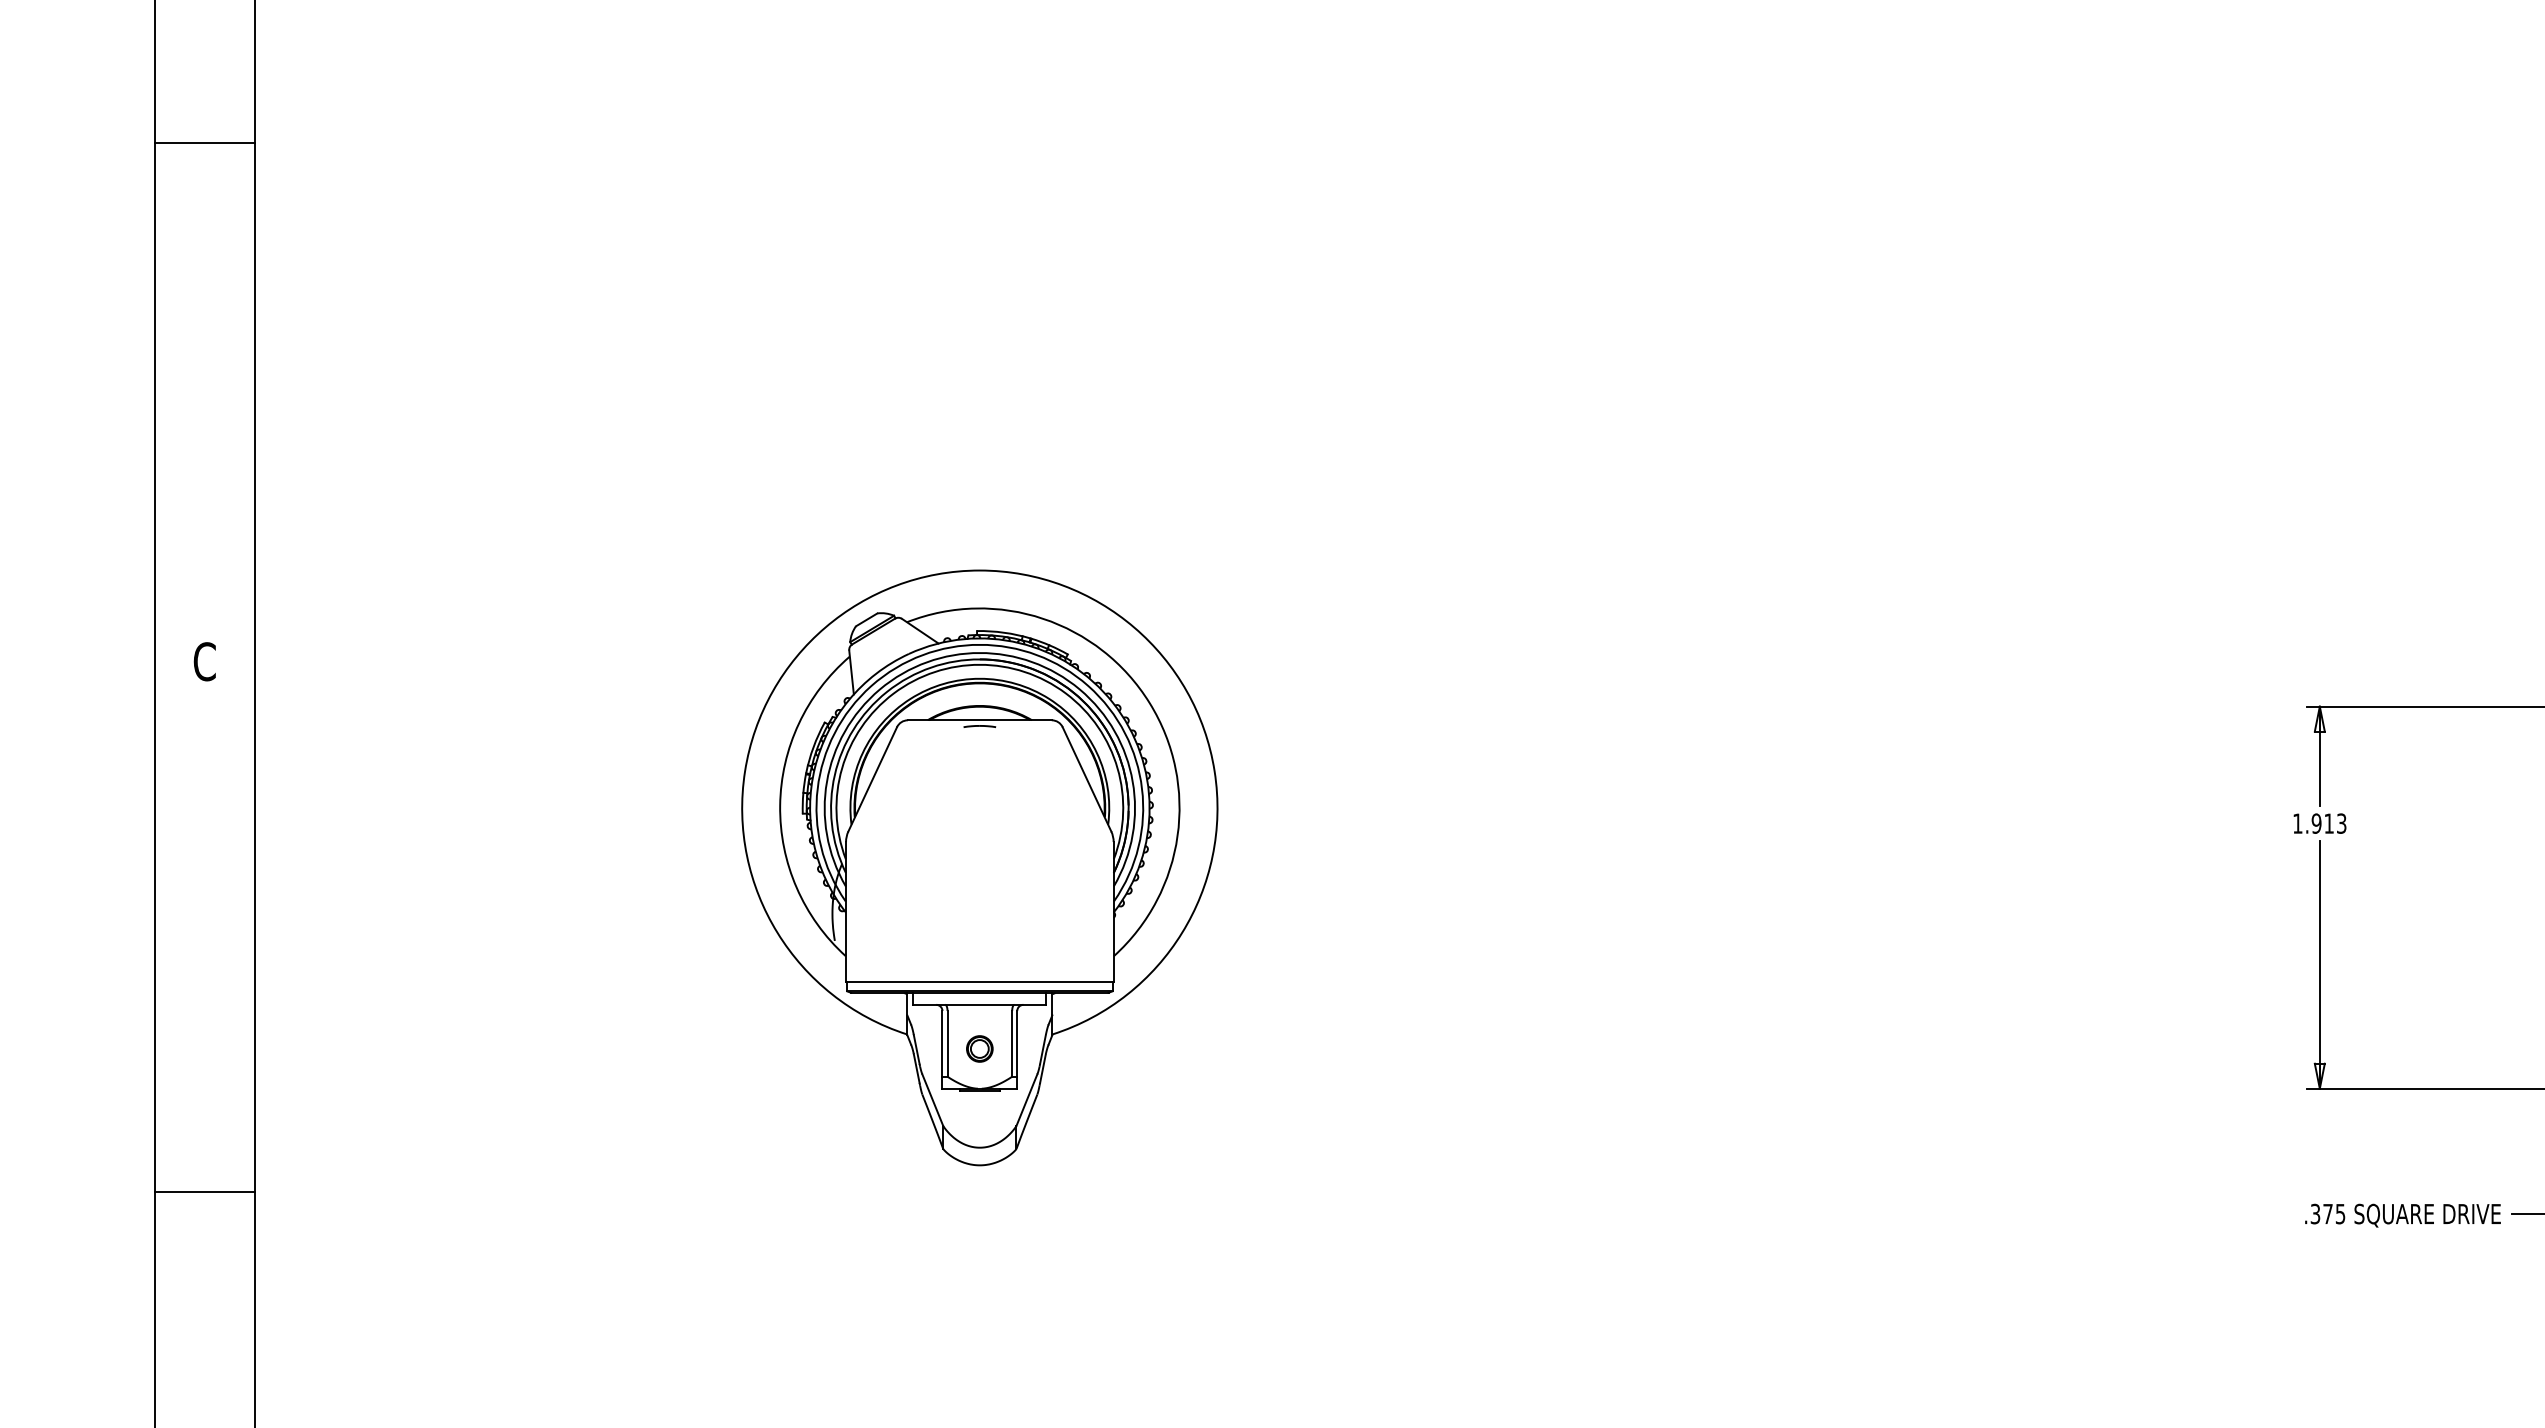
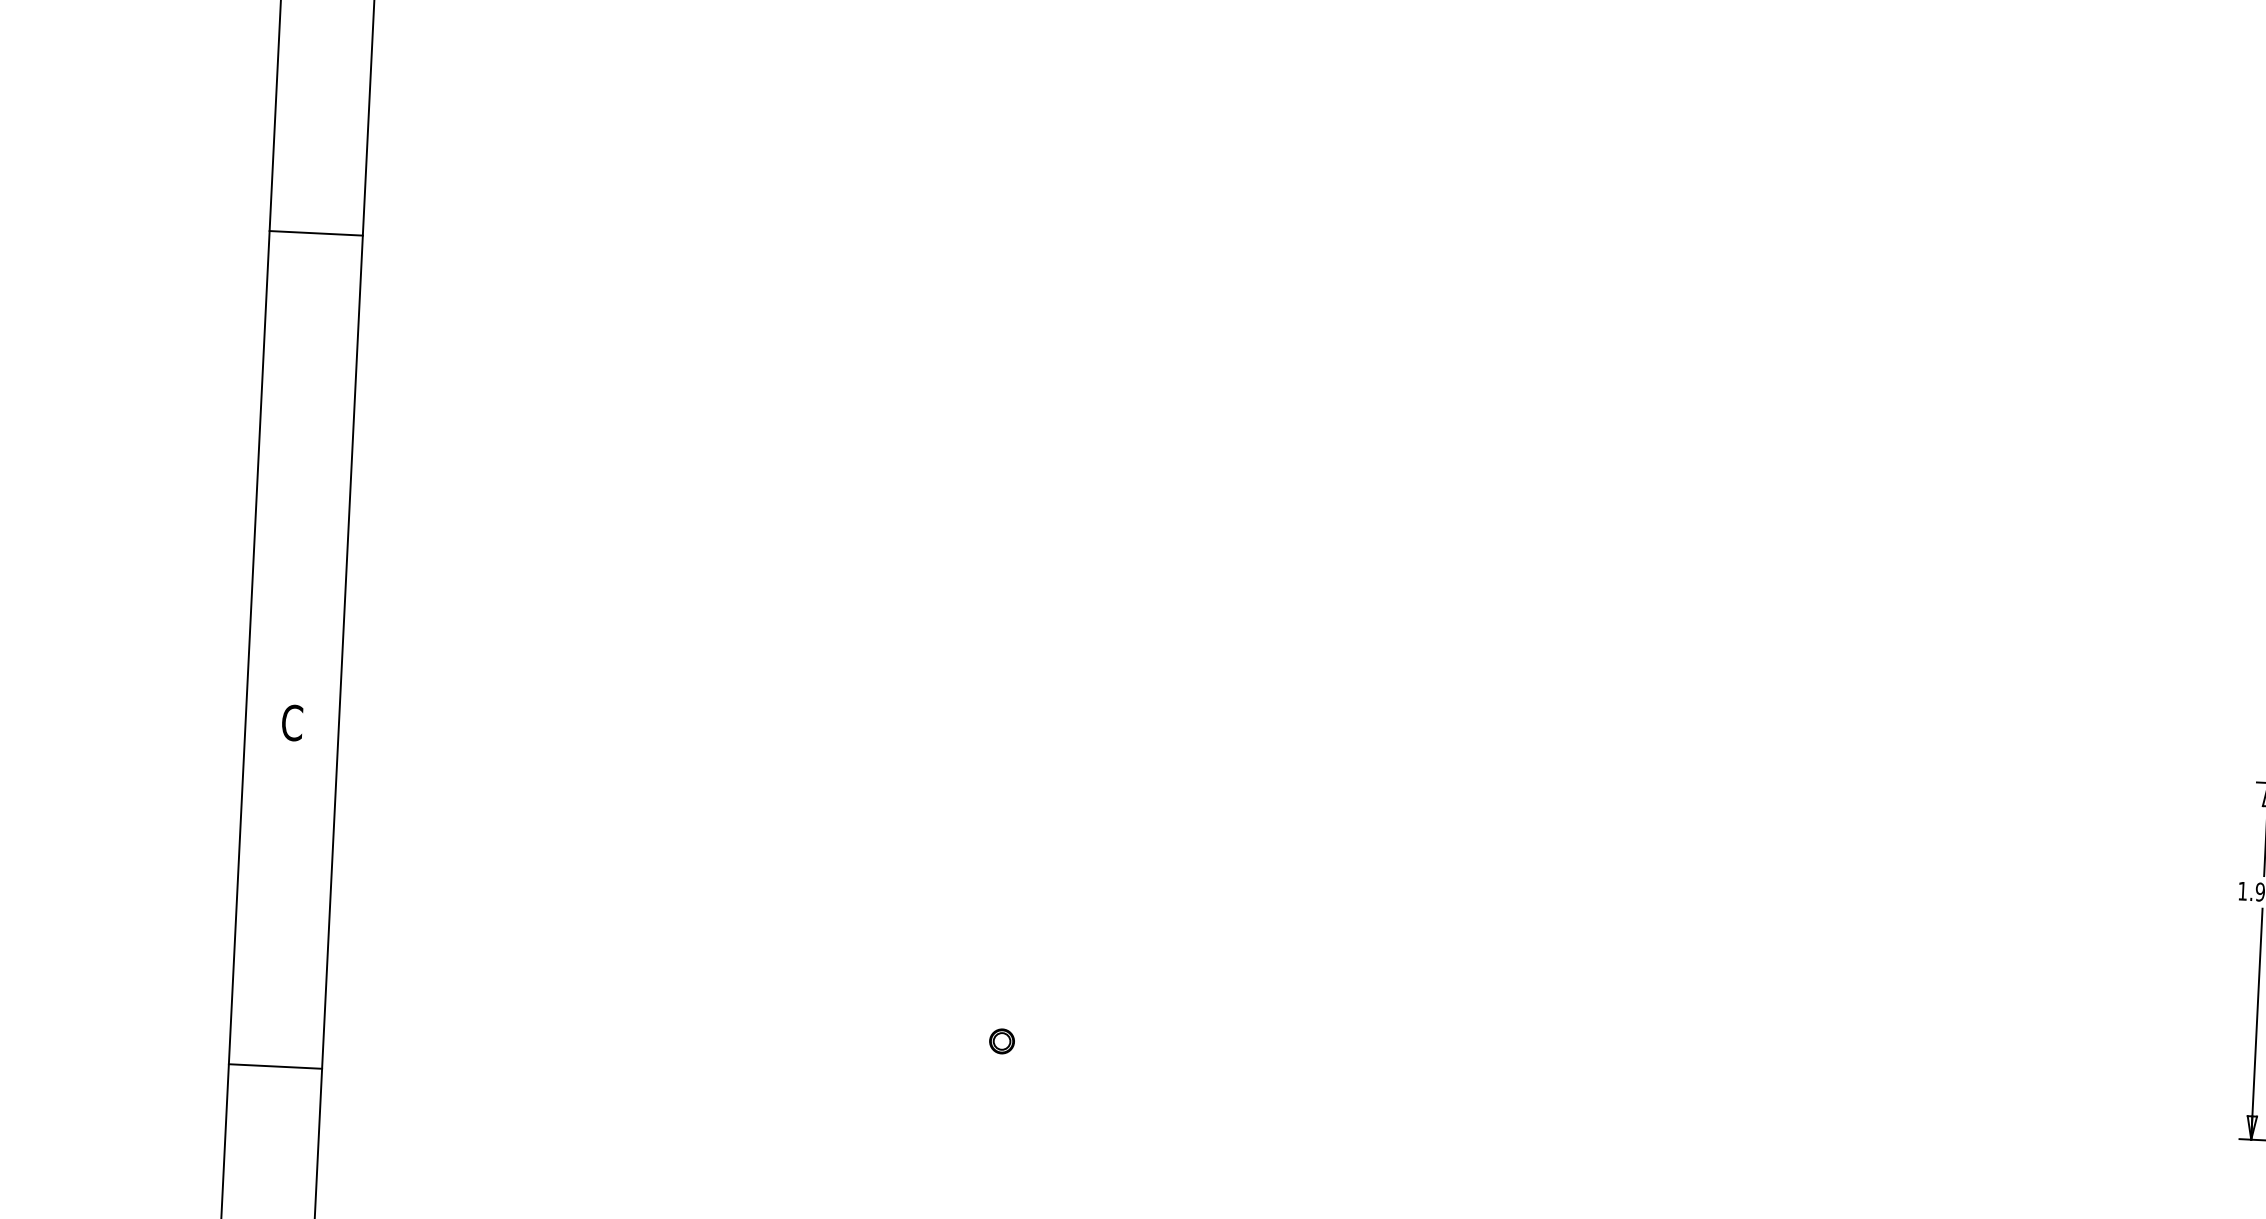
line: (204, 143) -> (315, 233), moved
text: (204, 661) -> (292, 722), moved
part: (979, 867) -> (1010, 871), removed
line: (204, 1191) -> (275, 1066), moved

